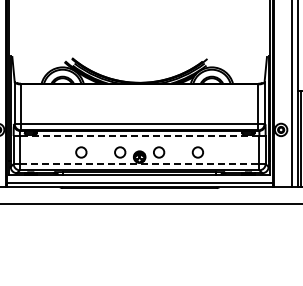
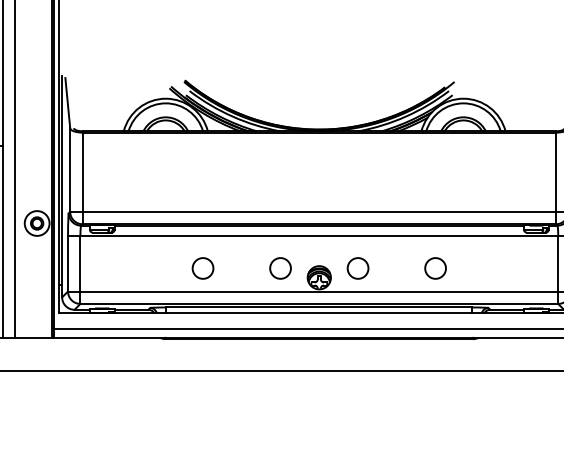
line: (139, 136) -> (318, 236), dashed -> solid
line: (139, 164) -> (318, 292), dashed -> solid

